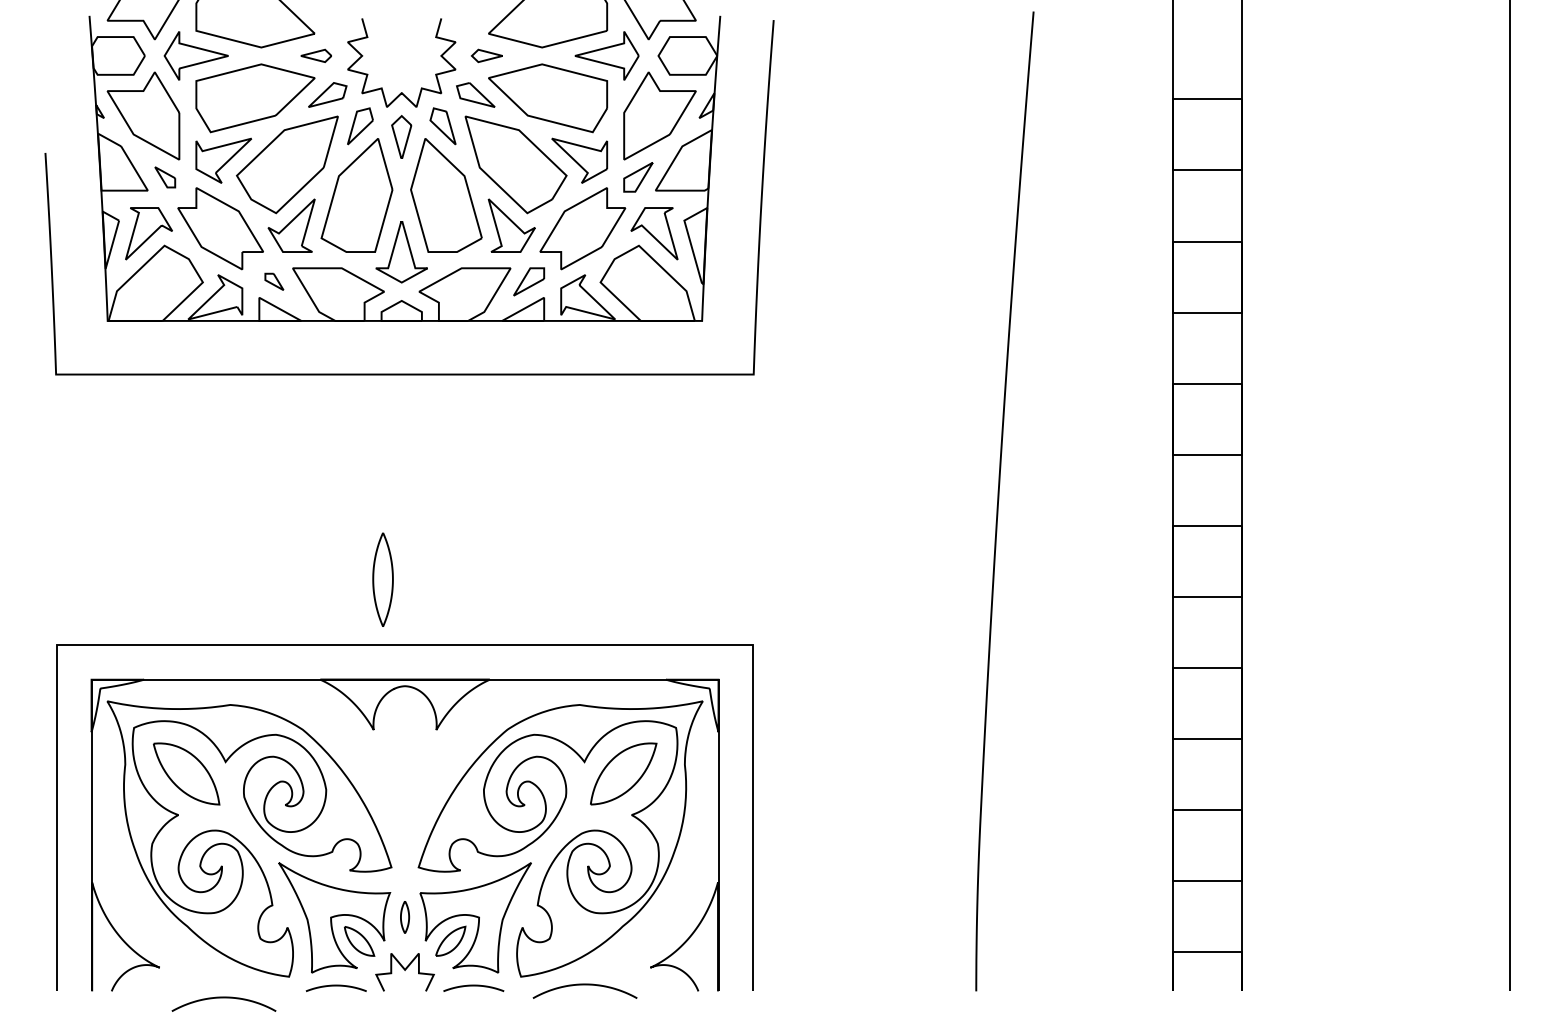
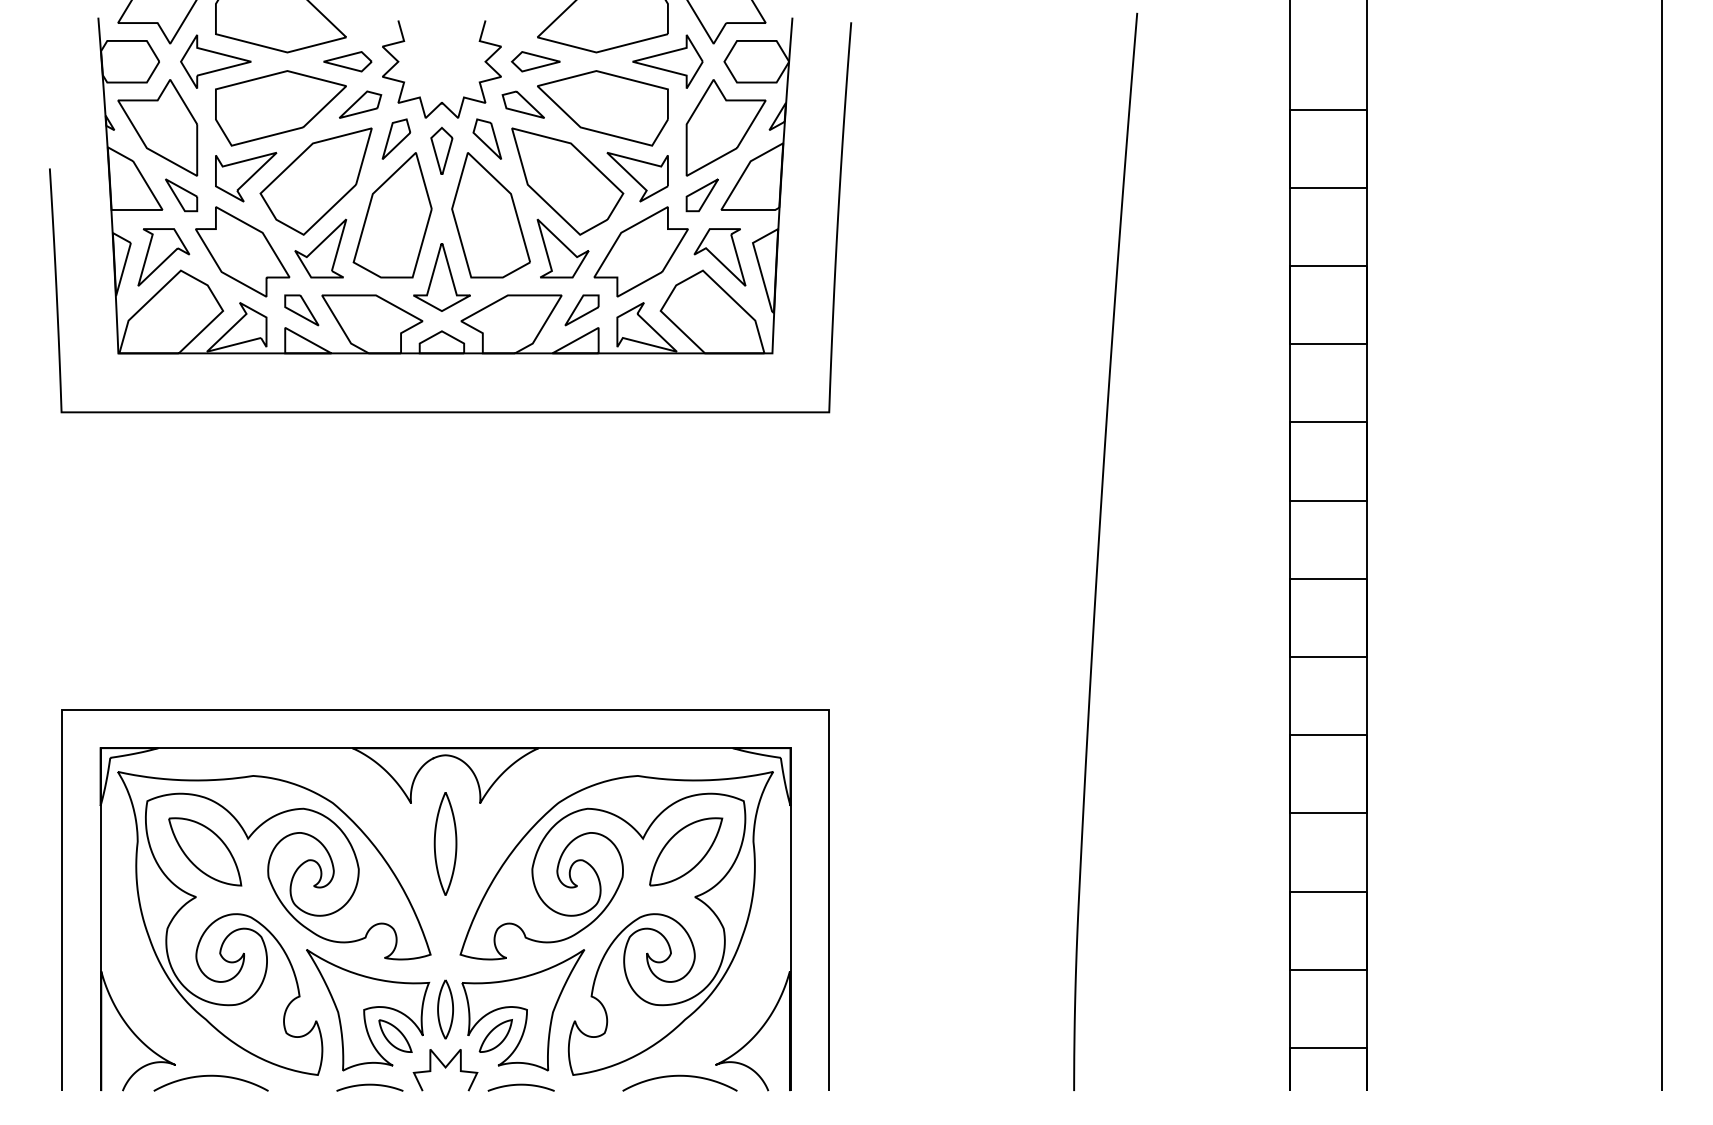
part: (316, 55) -> (348, 61), size x1.43
part: (486, 55) -> (535, 61), size x1.43
part: (165, 177) -> (181, 195), size x1.43
part: (274, 281) -> (301, 309), size x1.67
part: (382, 579) -> (444, 843), moved
part: (404, 917) -> (444, 1009), size x1.67
curve: (584, 985) -> (679, 1076), moved
curve: (223, 998) -> (210, 1076), moved

